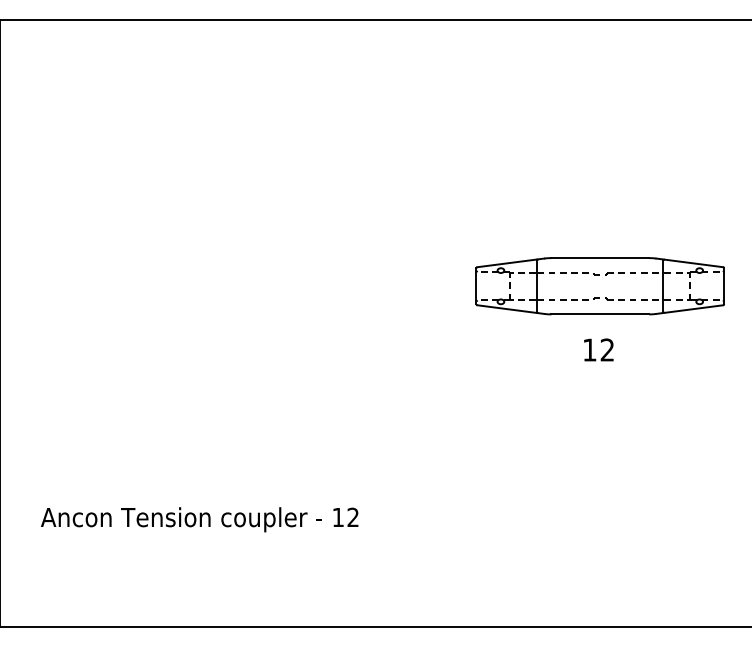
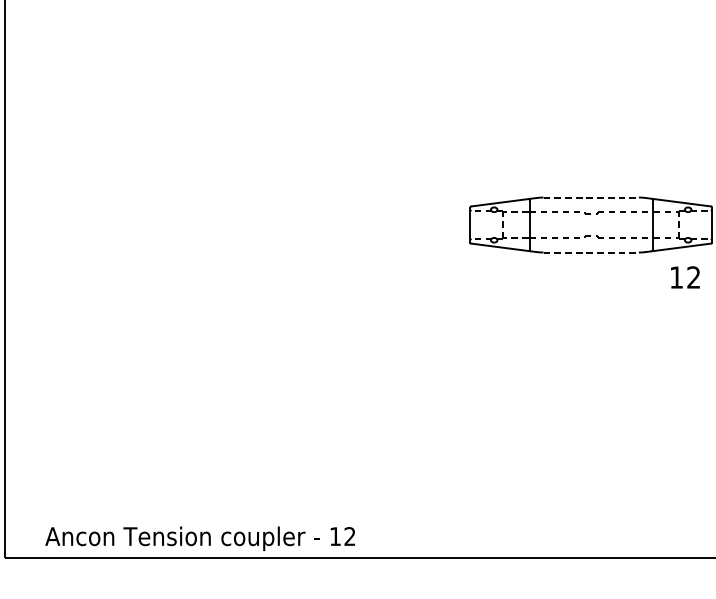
line: (600, 258) -> (591, 197), solid -> dashed
line: (600, 314) -> (591, 252), solid -> dashed
text: (598, 349) -> (685, 277), moved
text: (199, 519) -> (200, 538), moved

